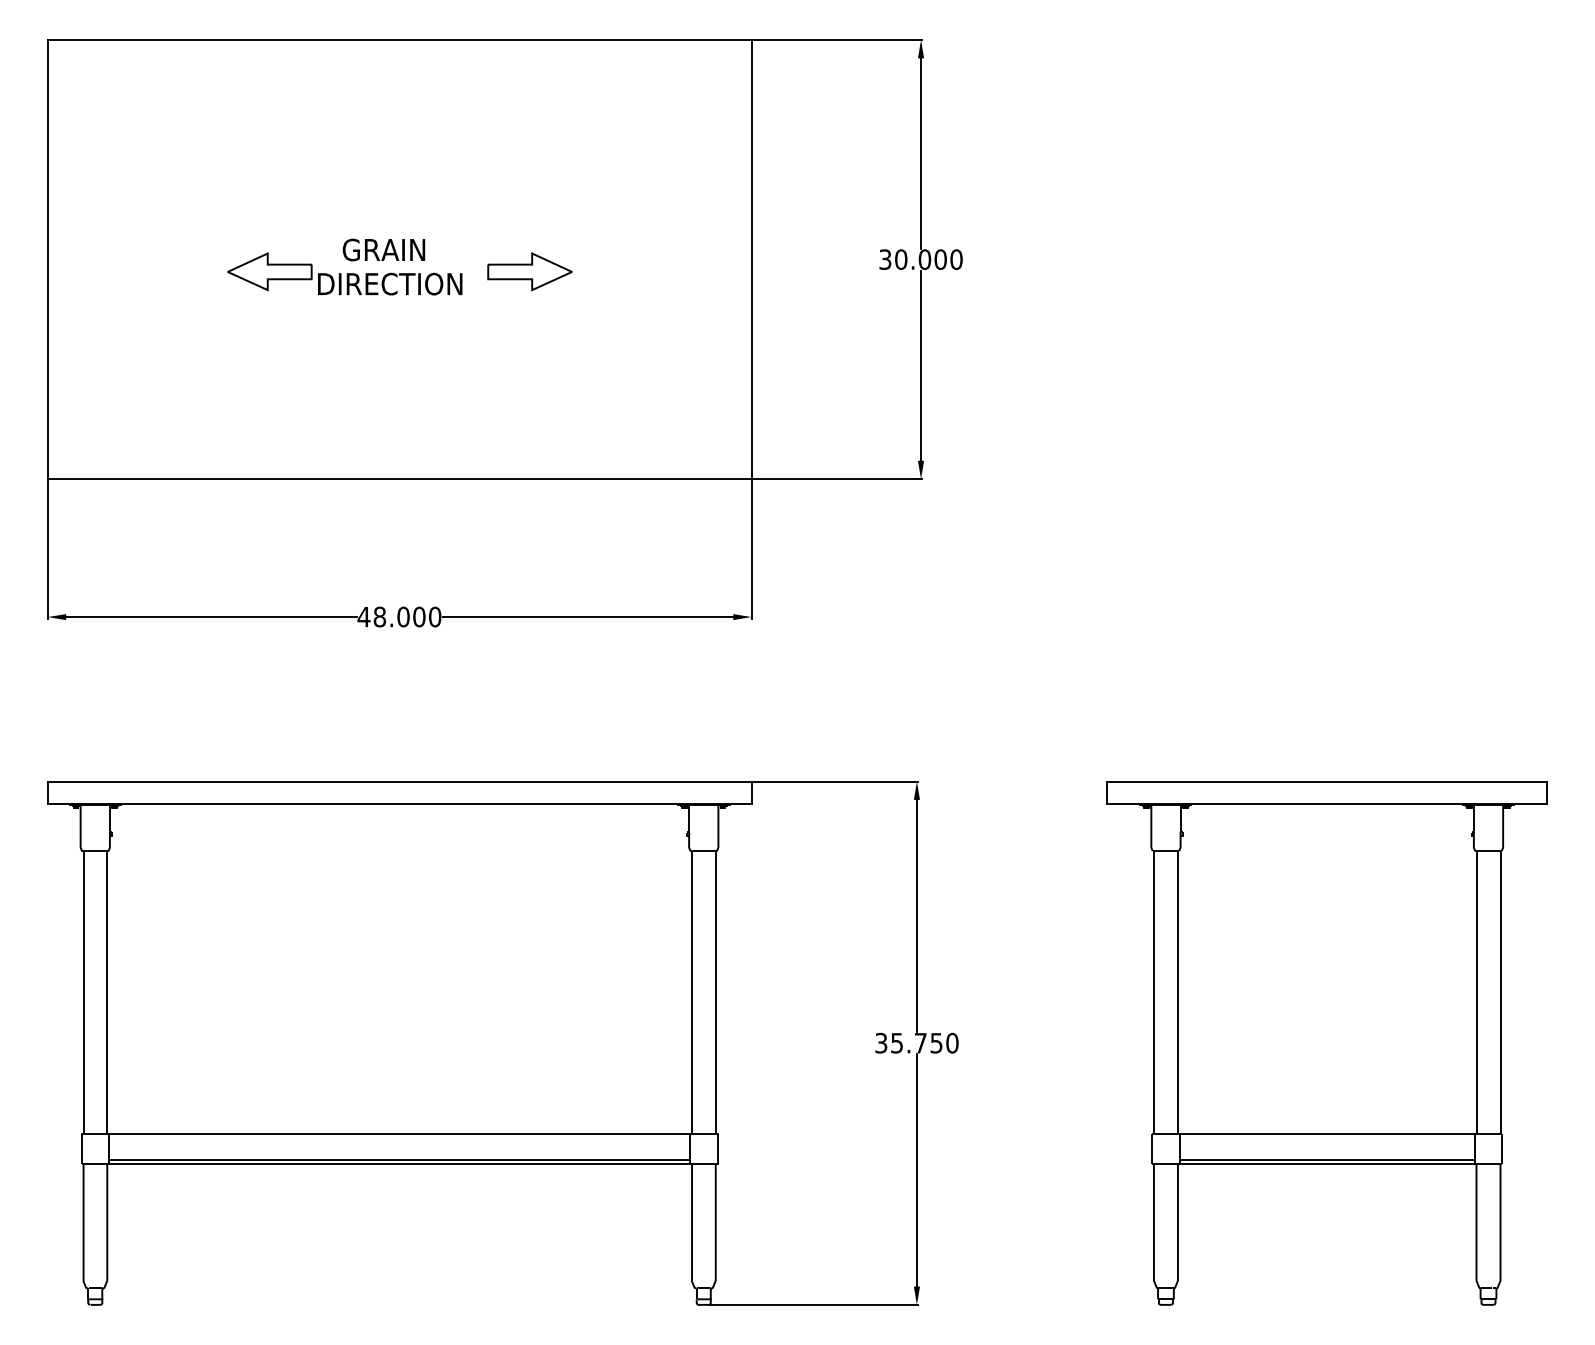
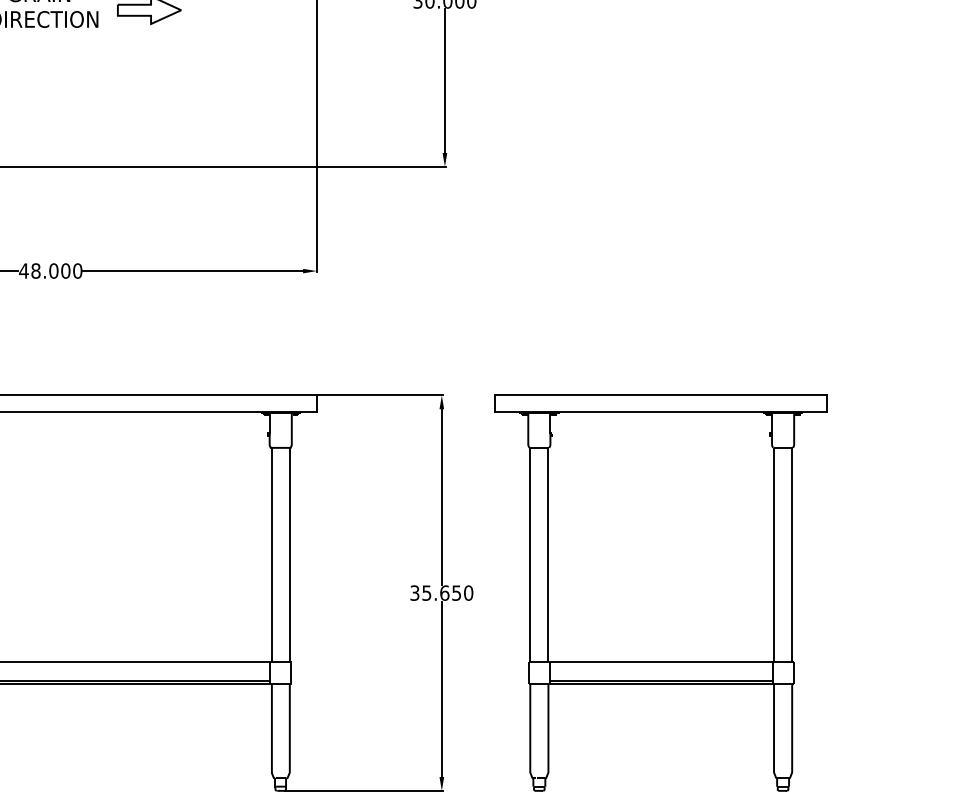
text: (920, 1042) -> (444, 592), 35.750 -> 35.650
part: (1326, 1043) -> (660, 593), moved

